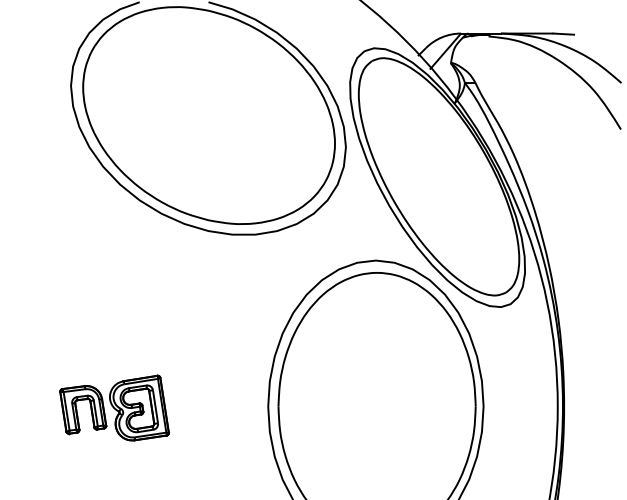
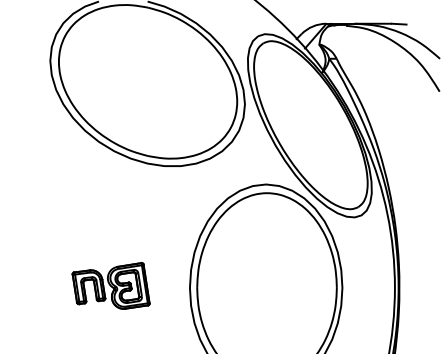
part: (113, 407) -> (110, 285), moved

